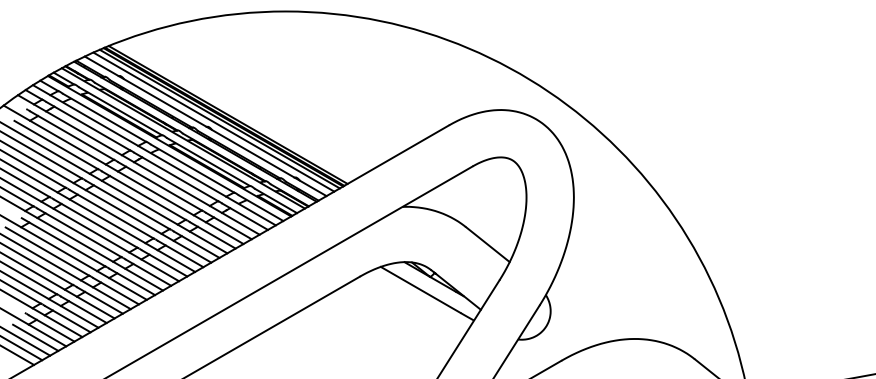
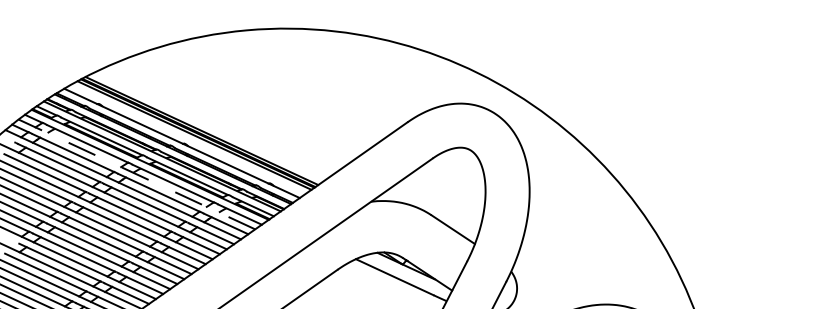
line: (213, 121) -> (188, 138), removed
line: (154, 155) -> (137, 174), solid -> dashed

